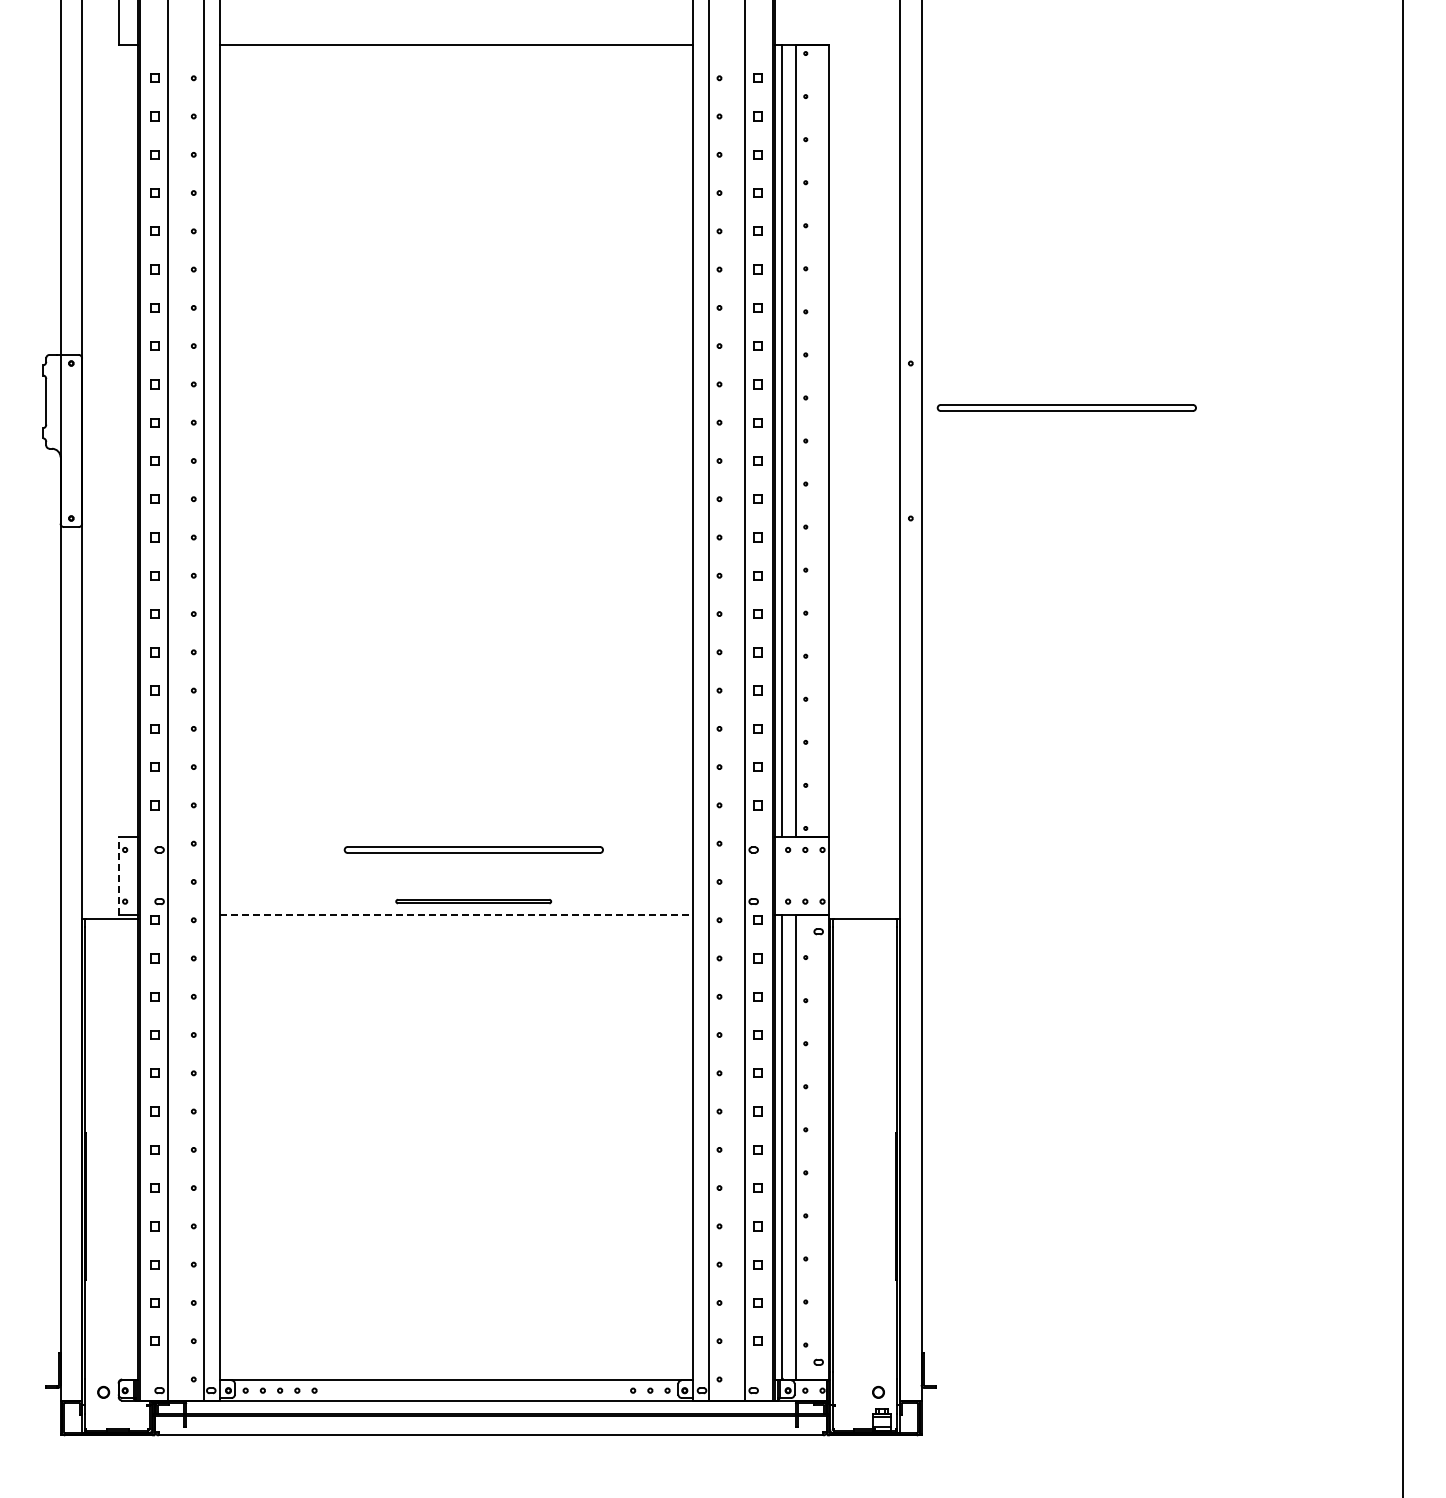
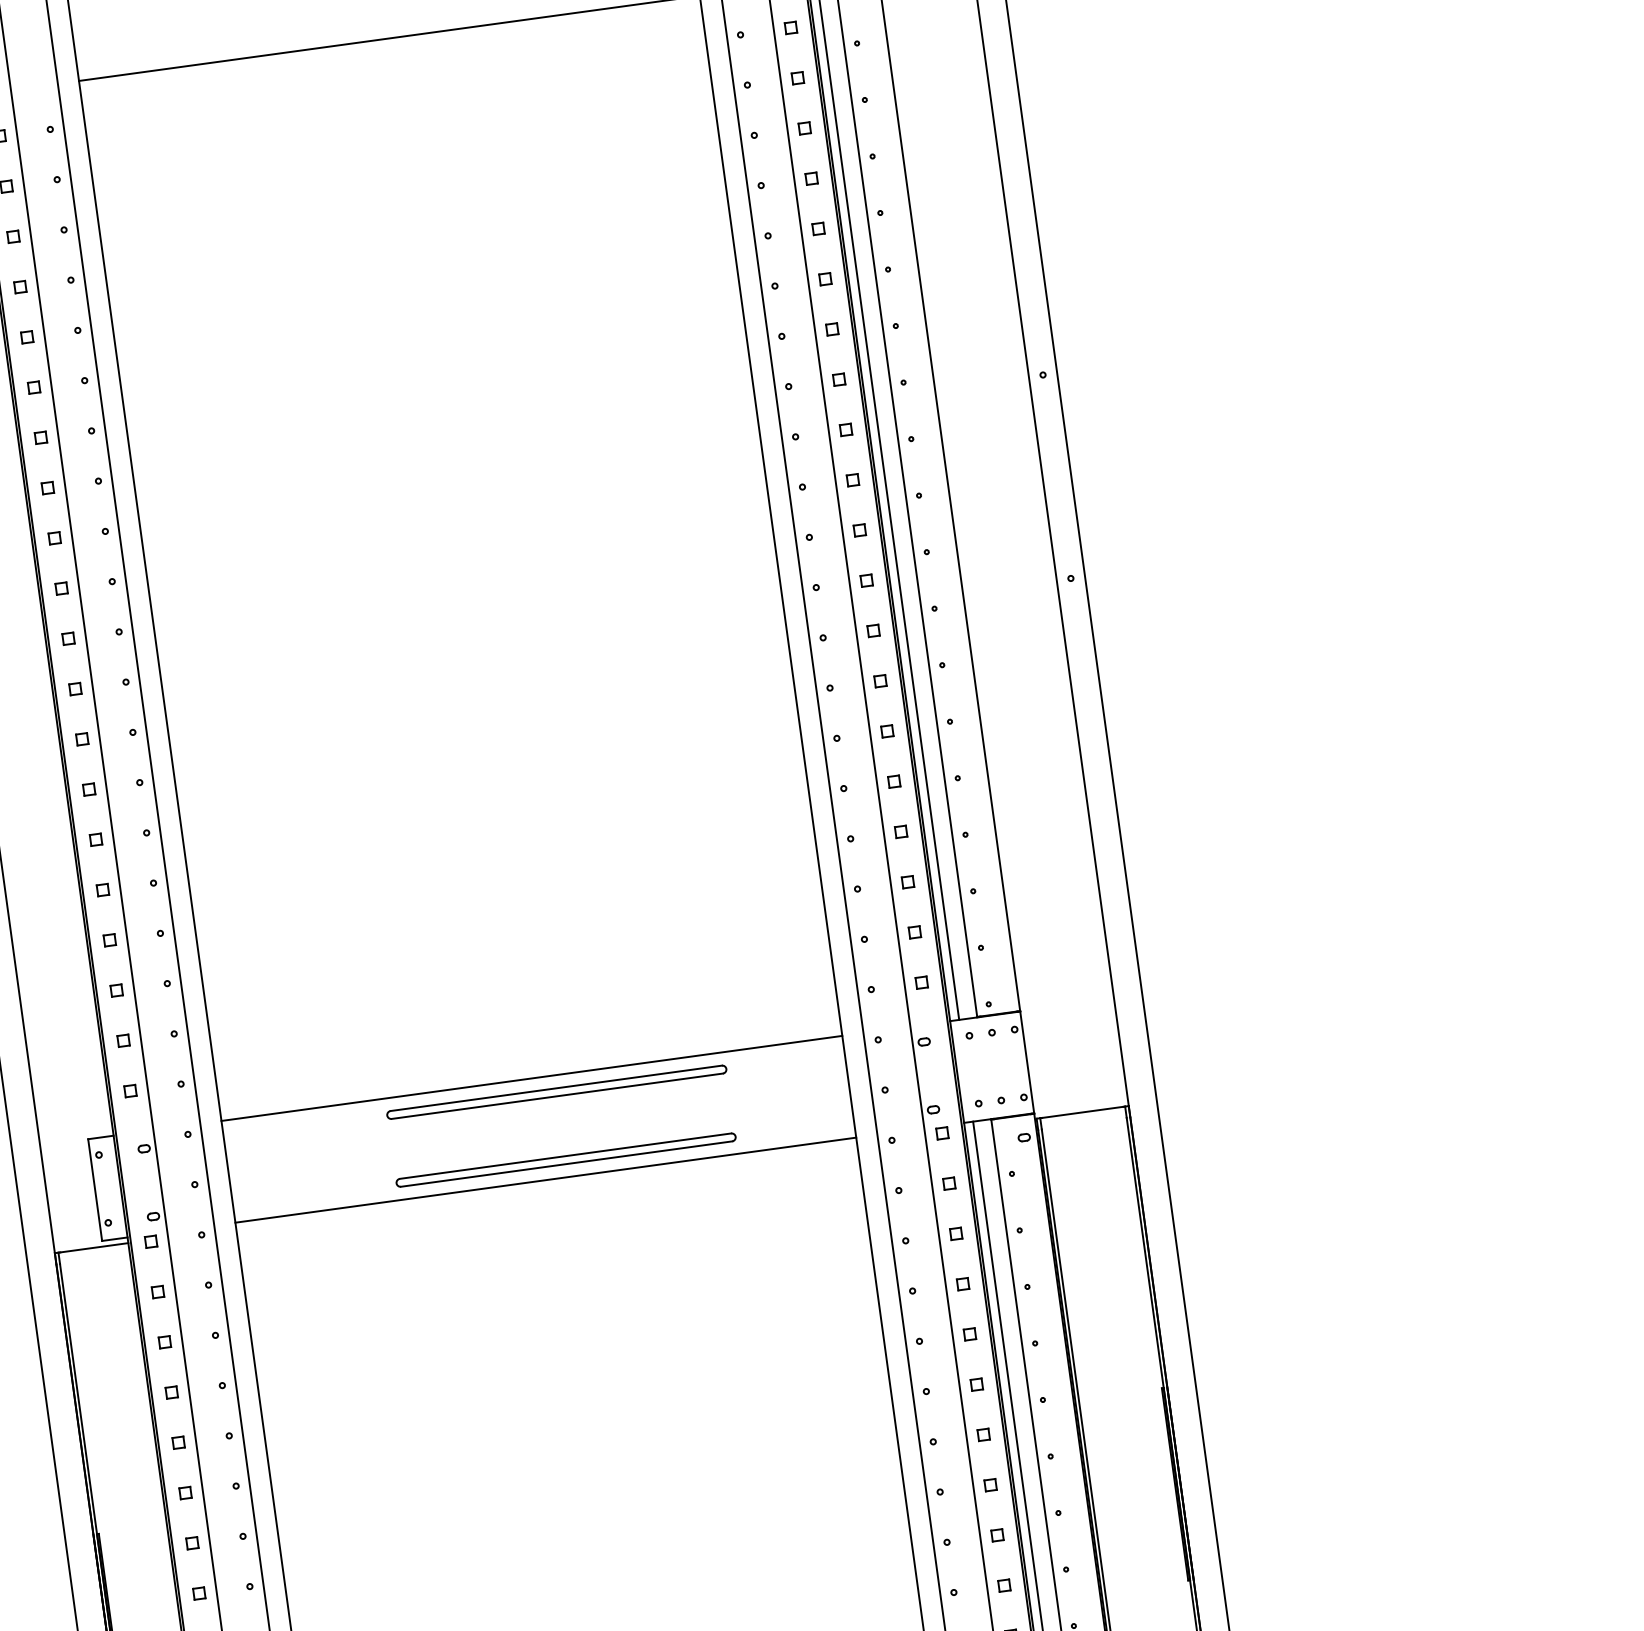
part: (1066, 407) -> (1255, 404), removed
line: (456, 837) -> (531, 1079), added
line: (118, 875) -> (94, 1189), dashed -> solid
part: (473, 901) -> (565, 1159), size x1.67
line: (457, 914) -> (546, 1179), dashed -> solid

